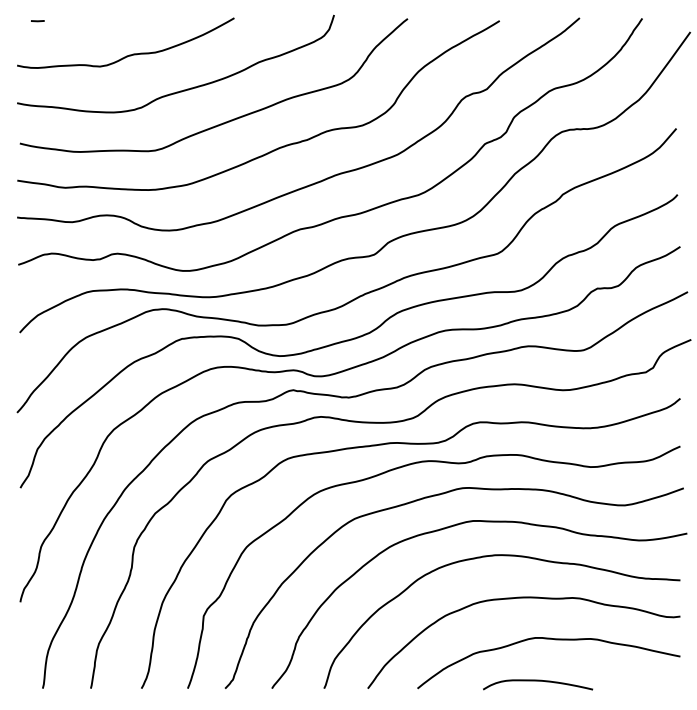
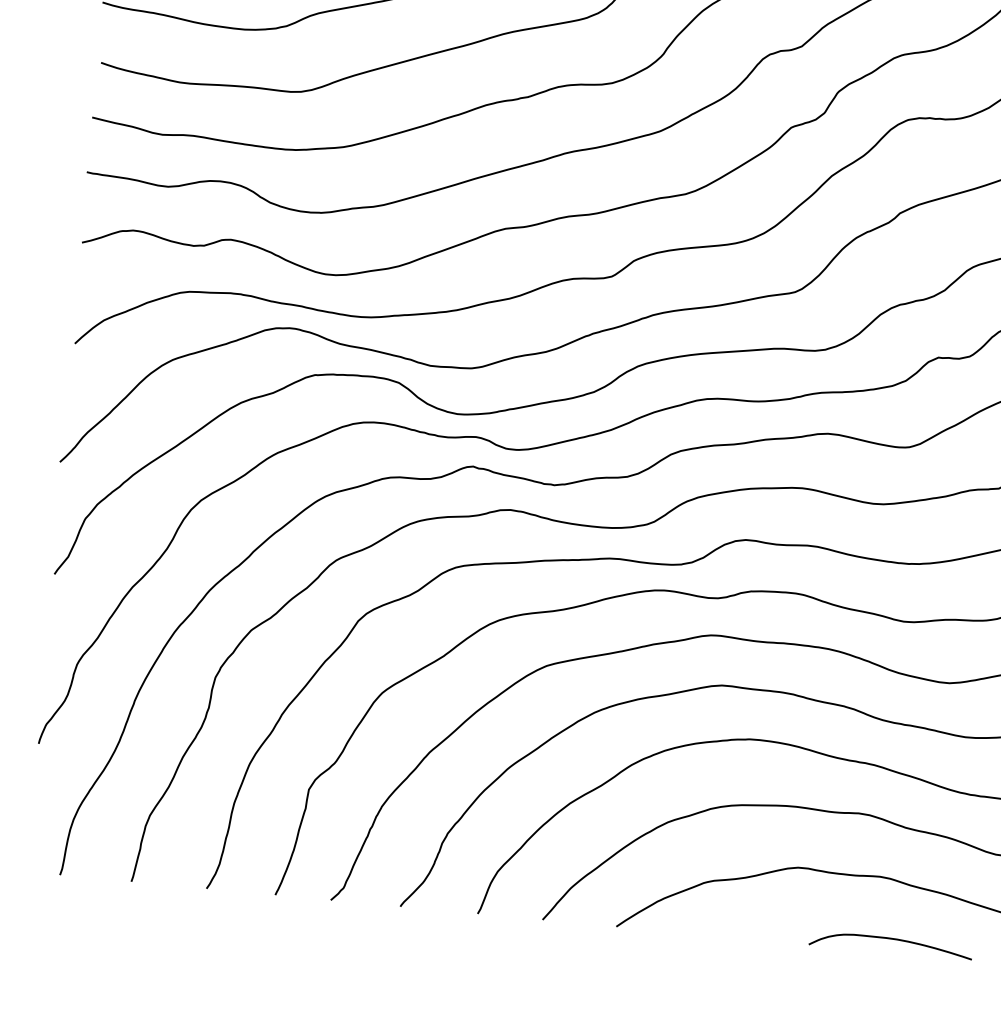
curve: (538, 681) -> (892, 940), moved

